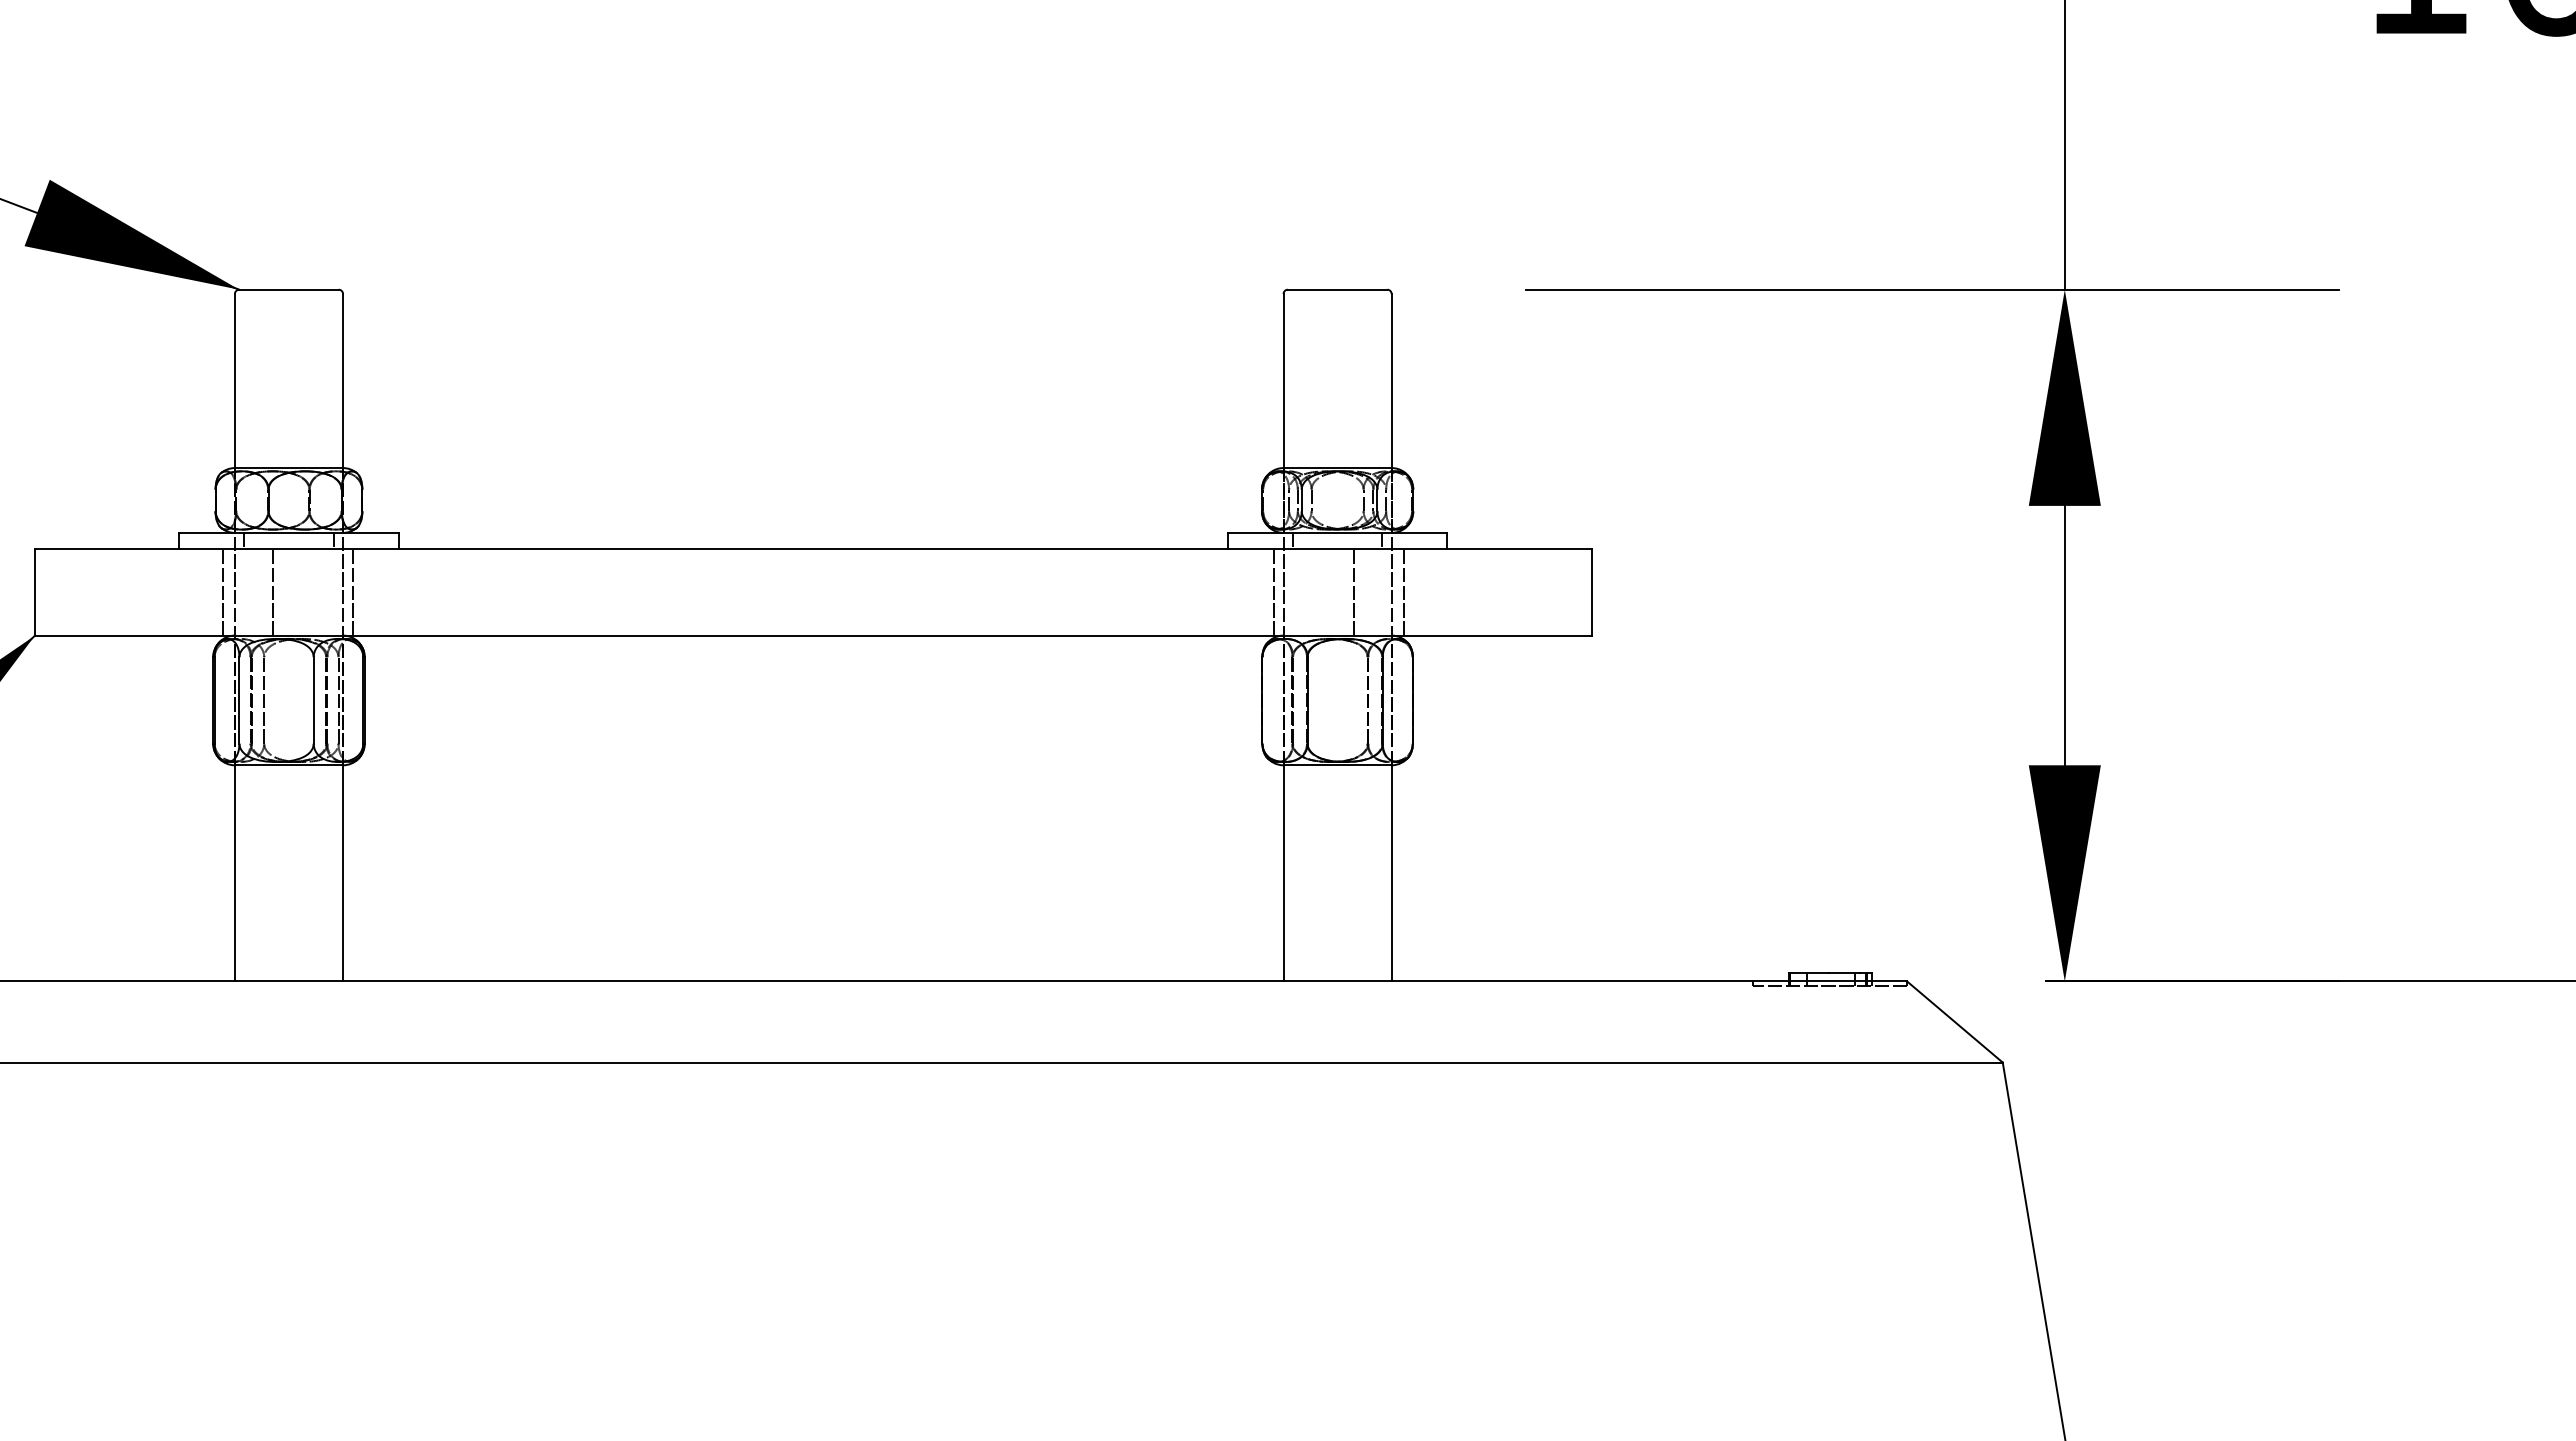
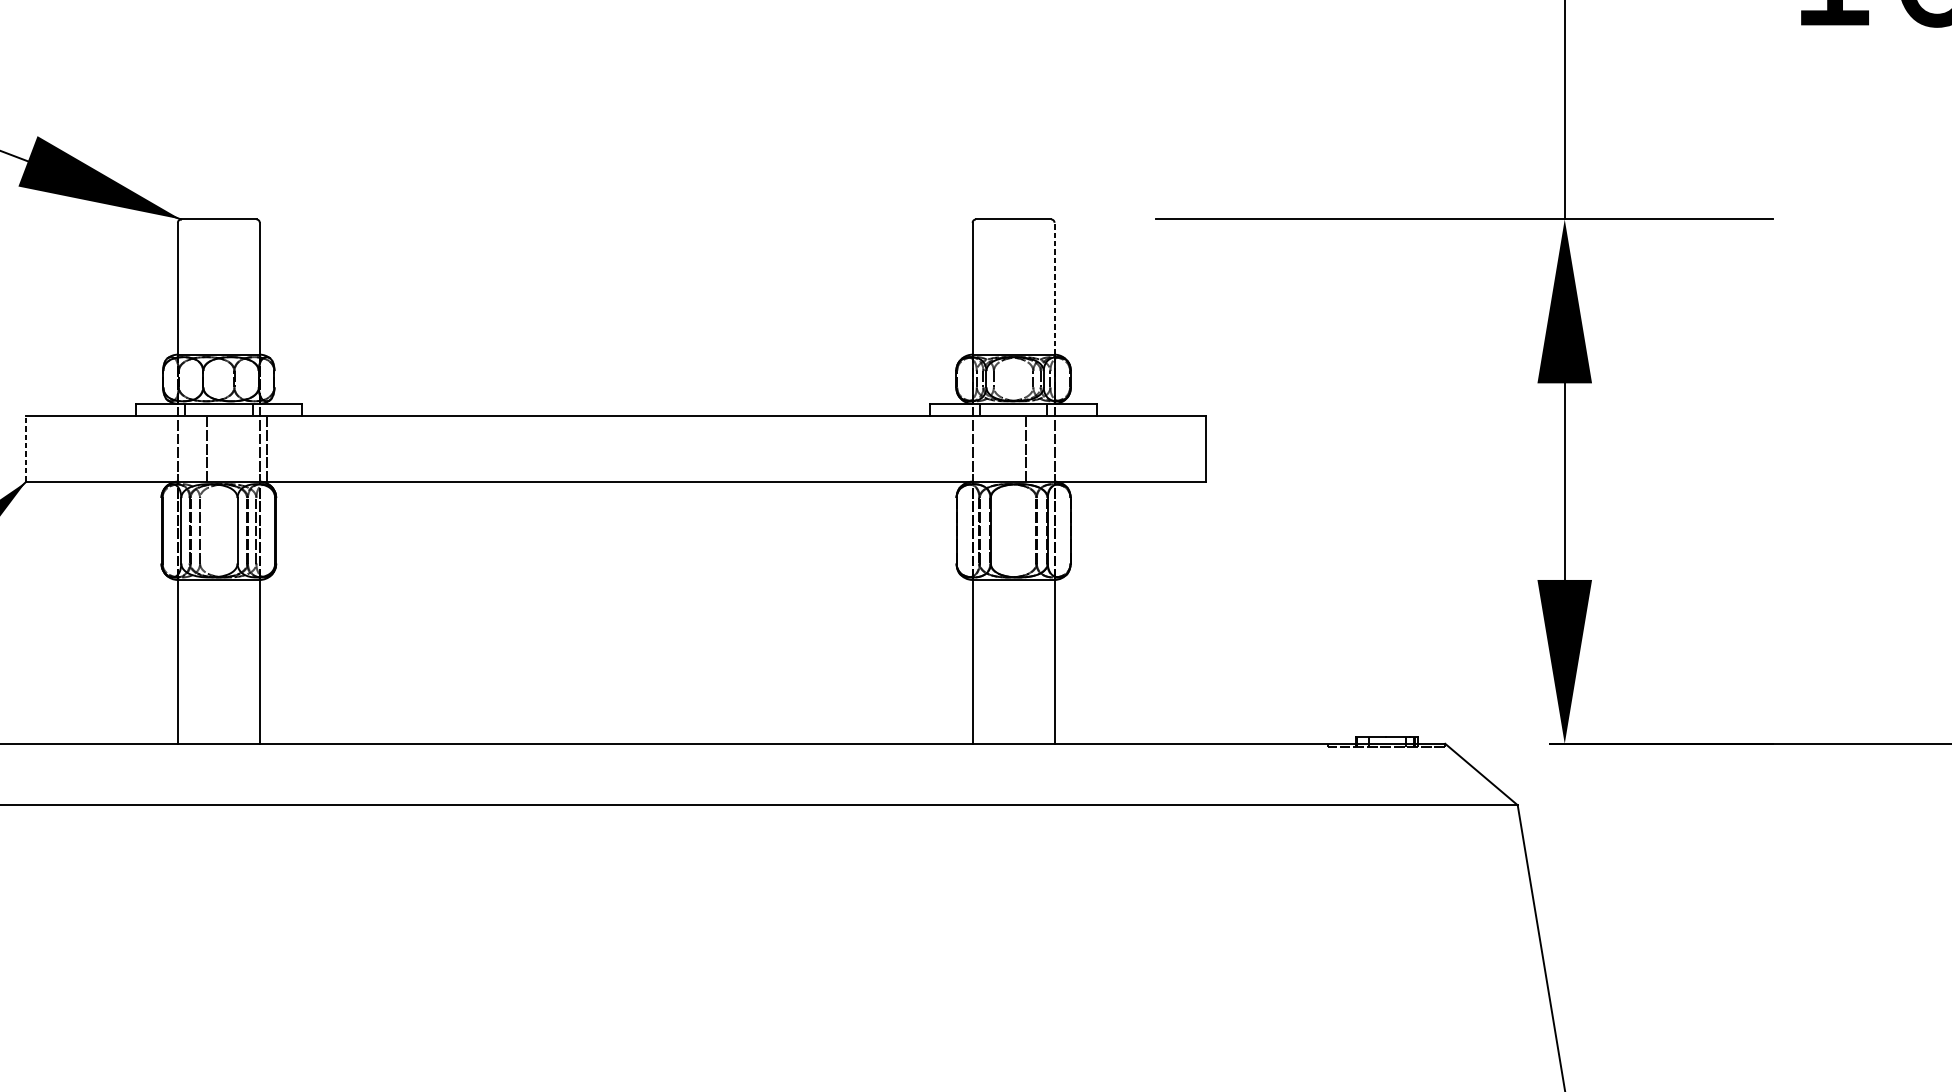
line: (1391, 380) -> (1054, 288), solid -> dashed
line: (35, 591) -> (26, 448), solid -> dashed
line: (222, 592) -> (168, 448), removed
line: (1273, 592) -> (965, 448), removed
line: (1403, 592) -> (1063, 448), removed

